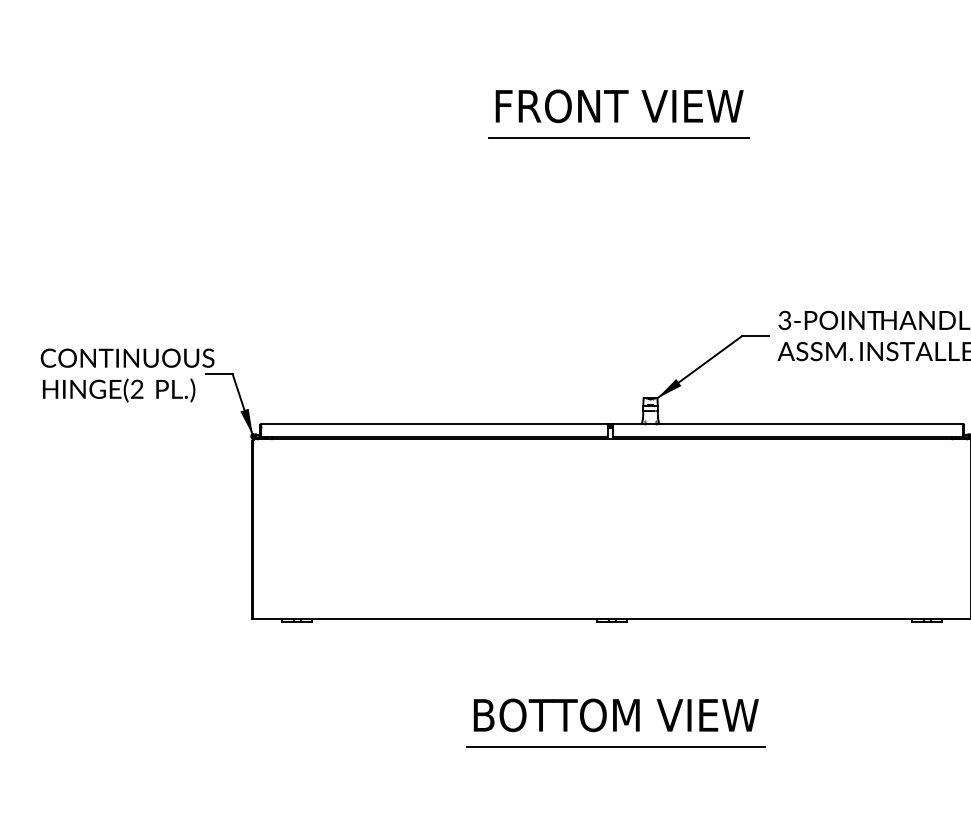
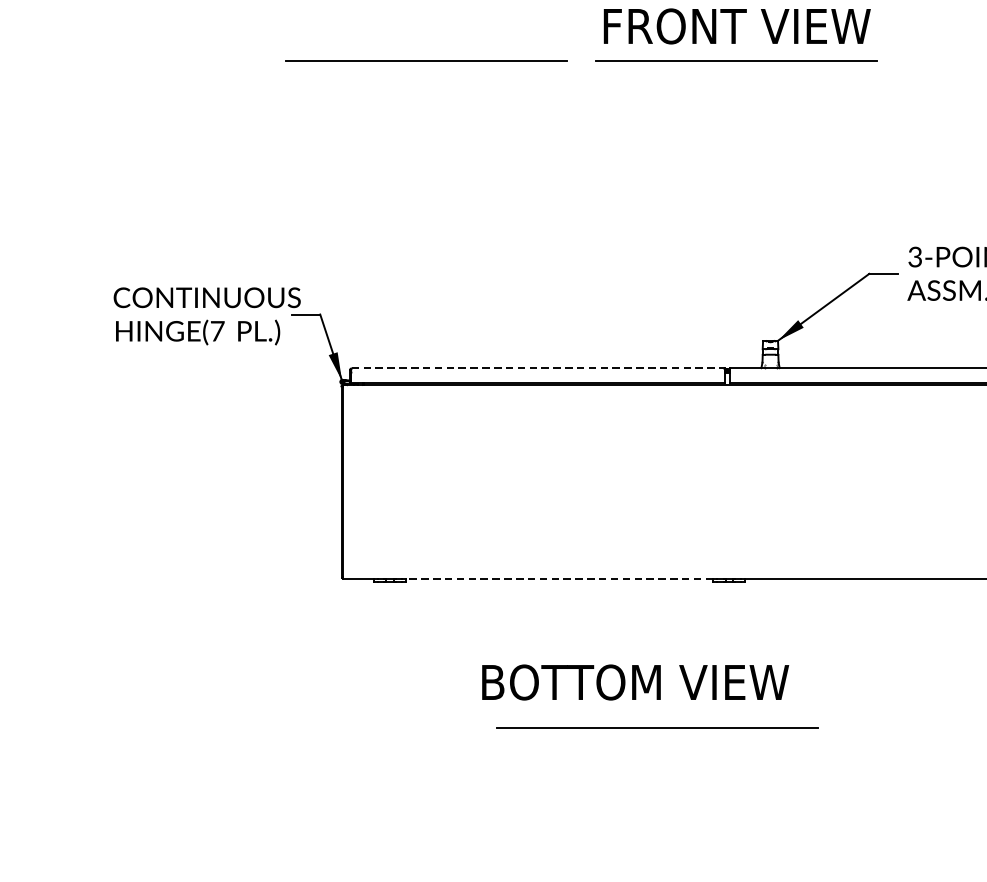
line: (330, 137) -> (425, 60), added
text: (136, 388) -> (216, 330), (2 -> (7
line: (435, 423) -> (538, 368), solid -> dashed
line: (454, 619) -> (559, 579), solid -> dashed
text: (615, 715) -> (634, 682), moved
line: (615, 746) -> (657, 726), moved

